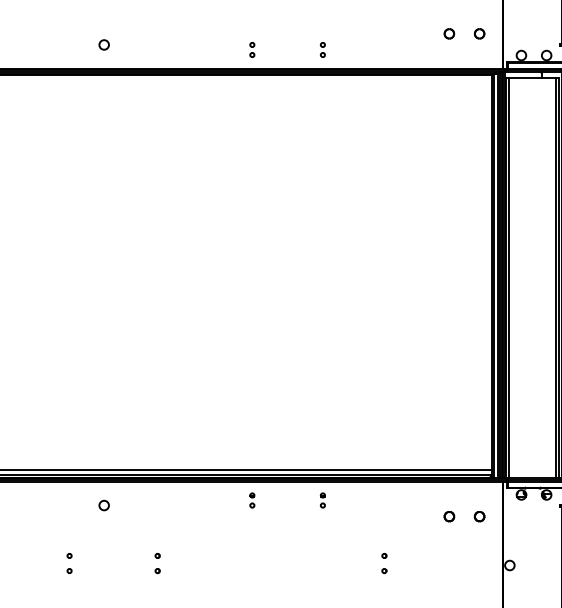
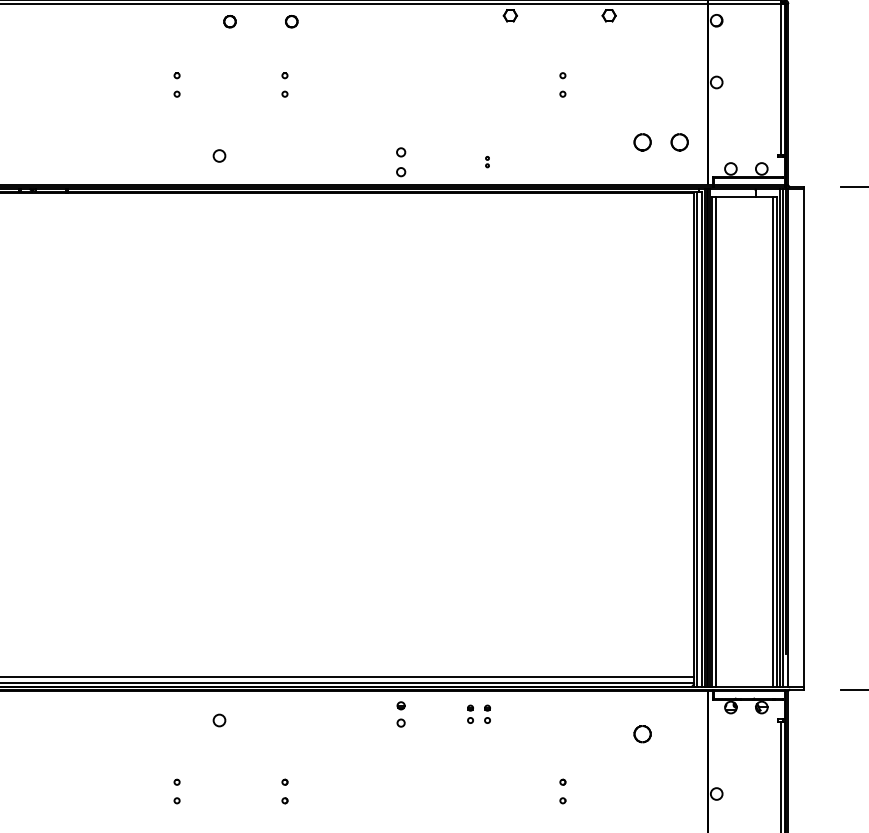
part: (449, 33) -> (642, 142), size x1.4
part: (479, 33) -> (679, 142), size x1.4
part: (251, 49) -> (400, 161), size x1.6
part: (322, 49) -> (487, 161), size x0.6
part: (251, 499) -> (400, 713), size x1.4
part: (308, 499) -> (470, 713), added
part: (449, 516) -> (642, 733), size x1.4
part: (479, 516) -> (679, 733), removed

